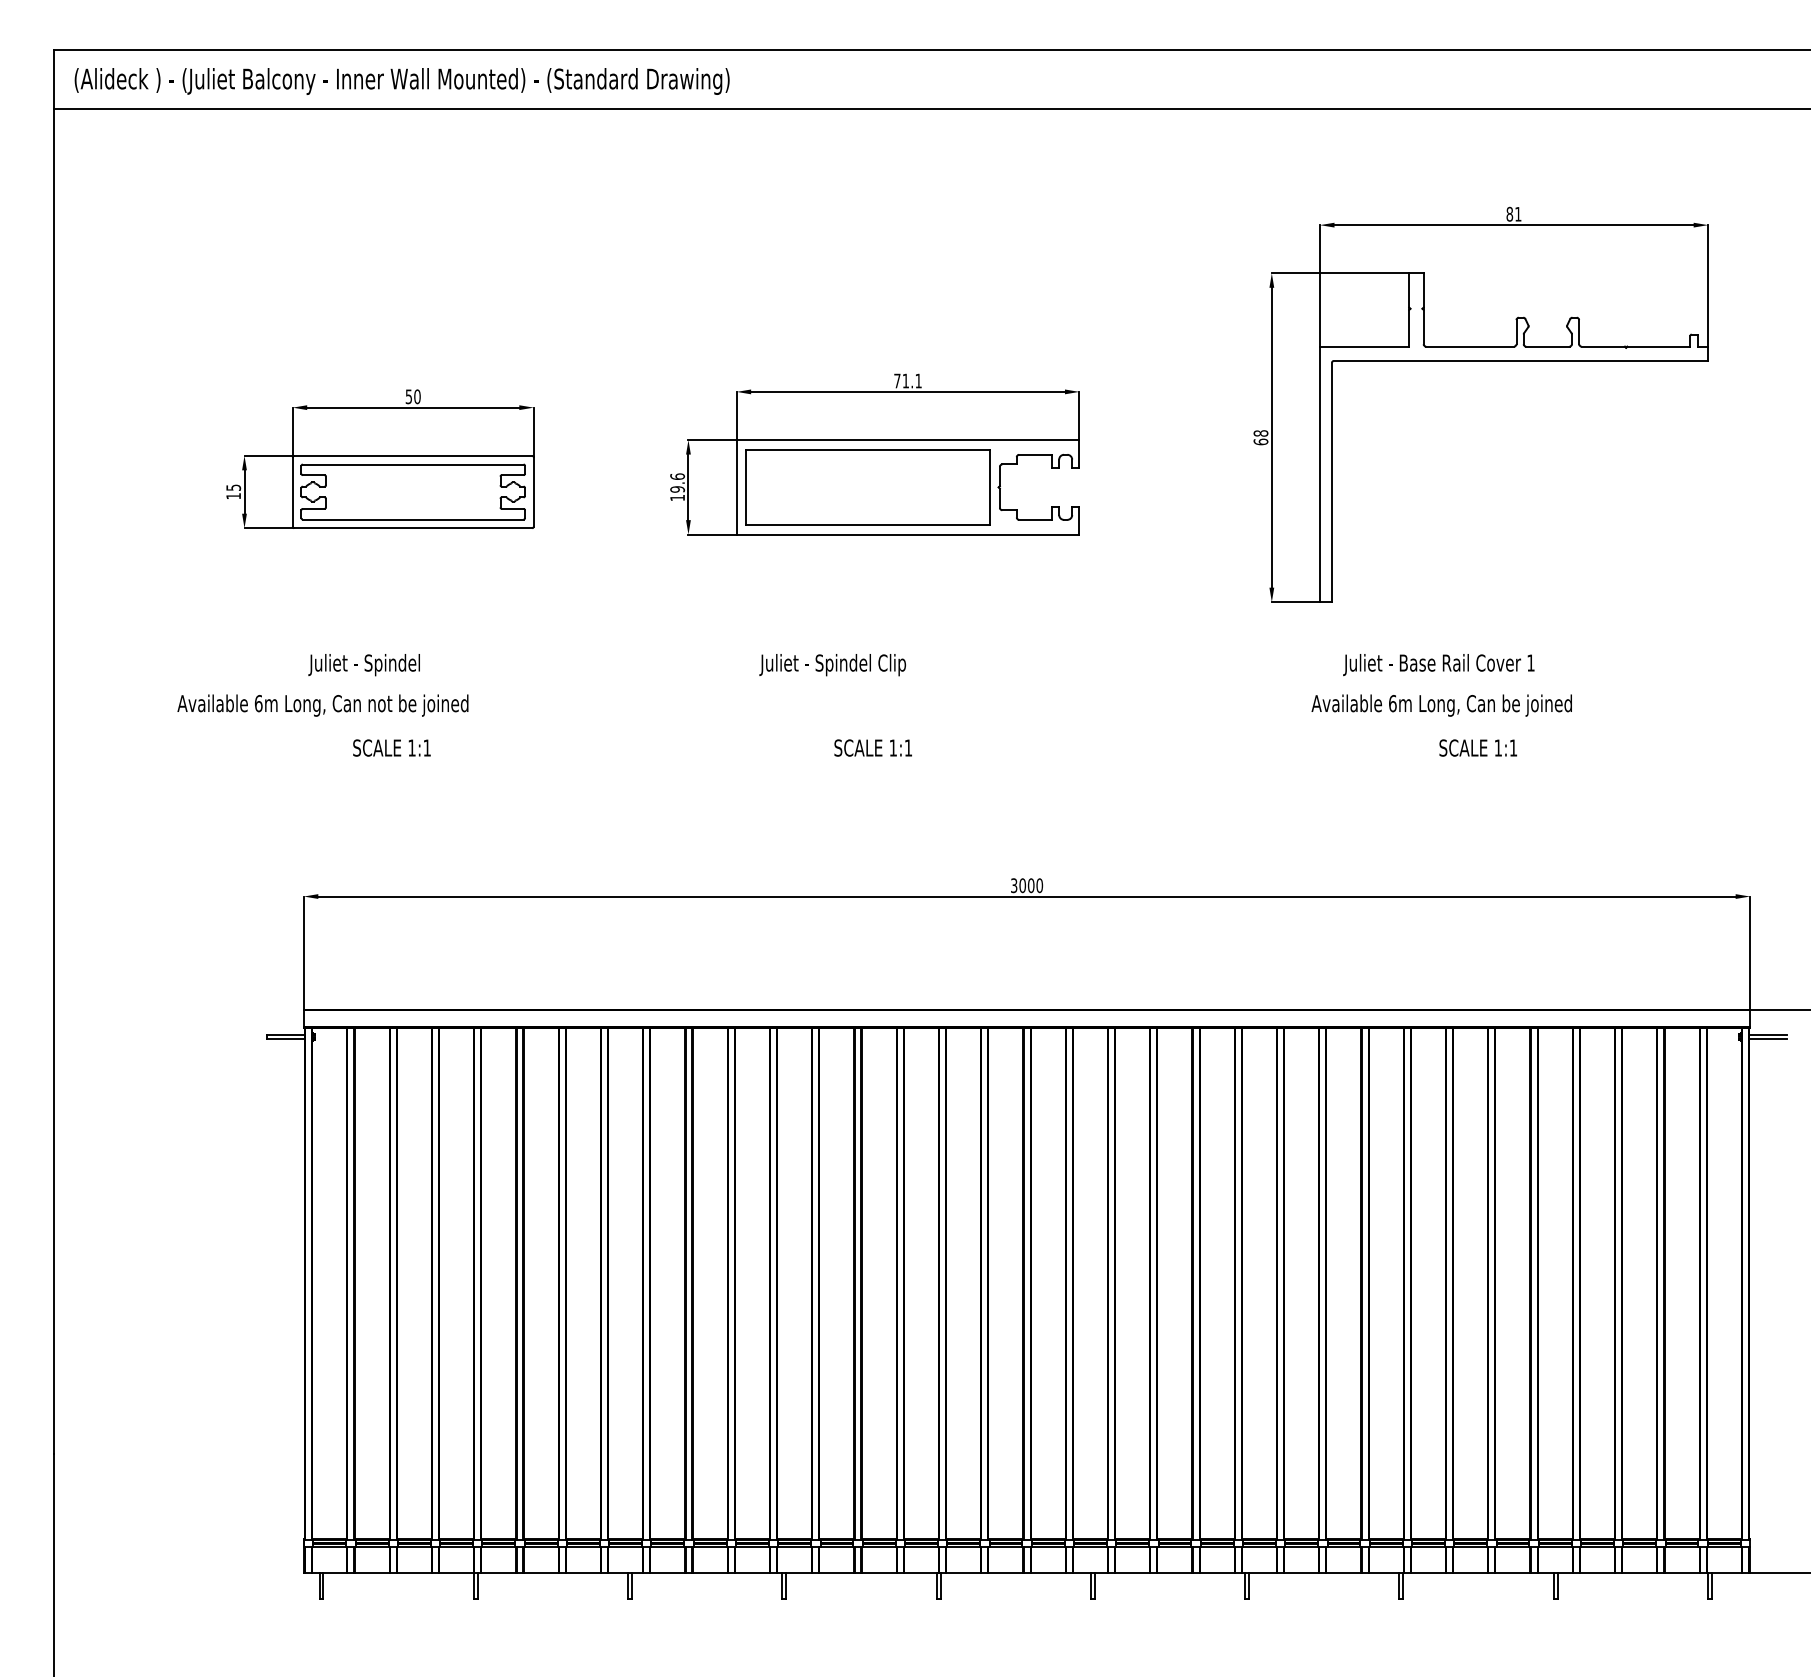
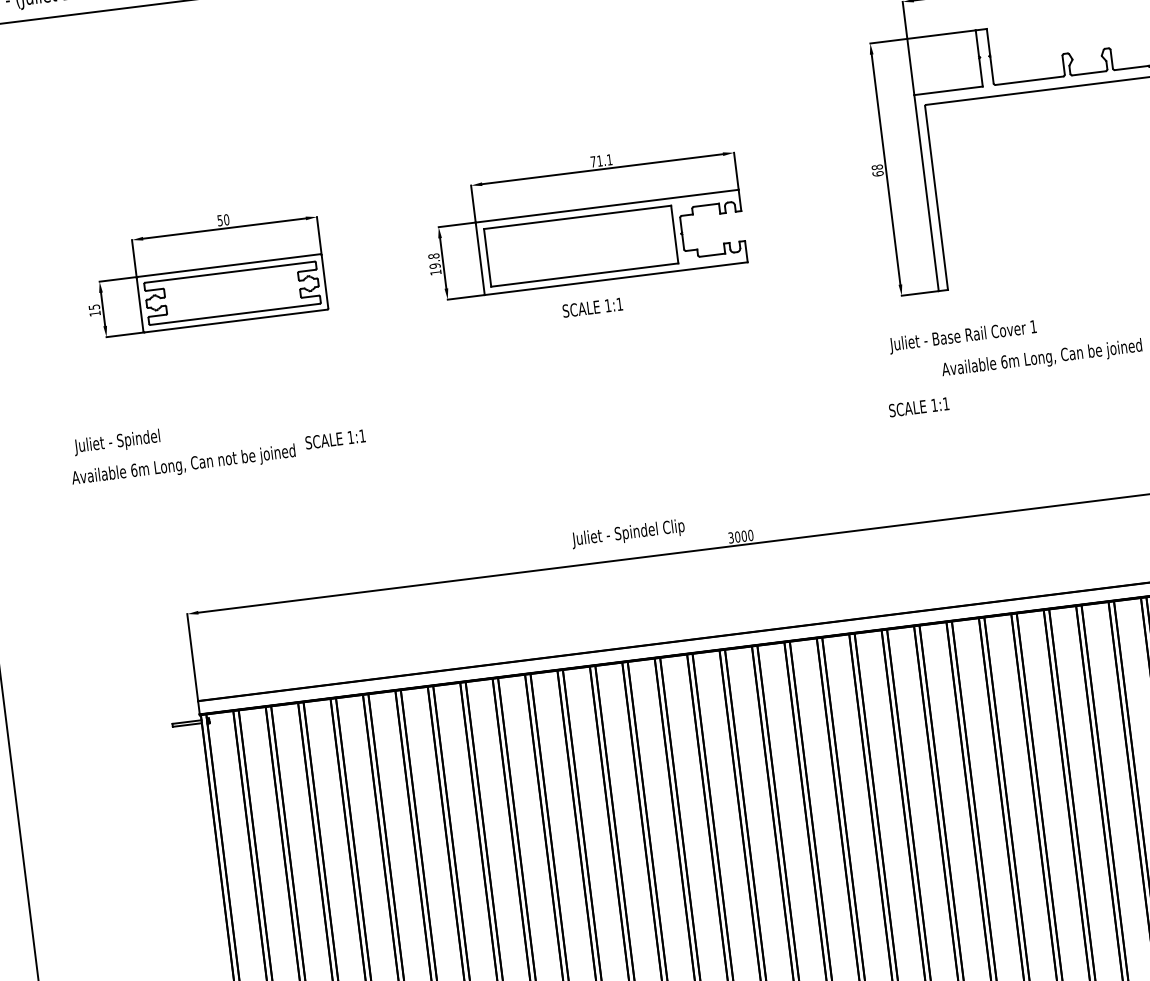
text: (677, 476) -> (433, 256), 19.6 -> 19.8
text: (363, 665) -> (116, 442), moved
text: (832, 665) -> (628, 534), moved
text: (1438, 665) -> (962, 337), moved
text: (391, 747) -> (335, 439), moved
text: (872, 747) -> (592, 307), moved
text: (1477, 747) -> (918, 406), moved

